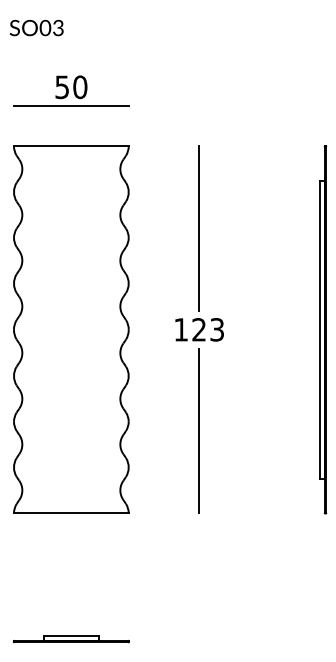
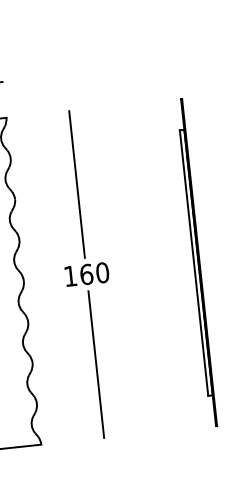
text: (208, 329) -> (94, 273), 123 -> 160

